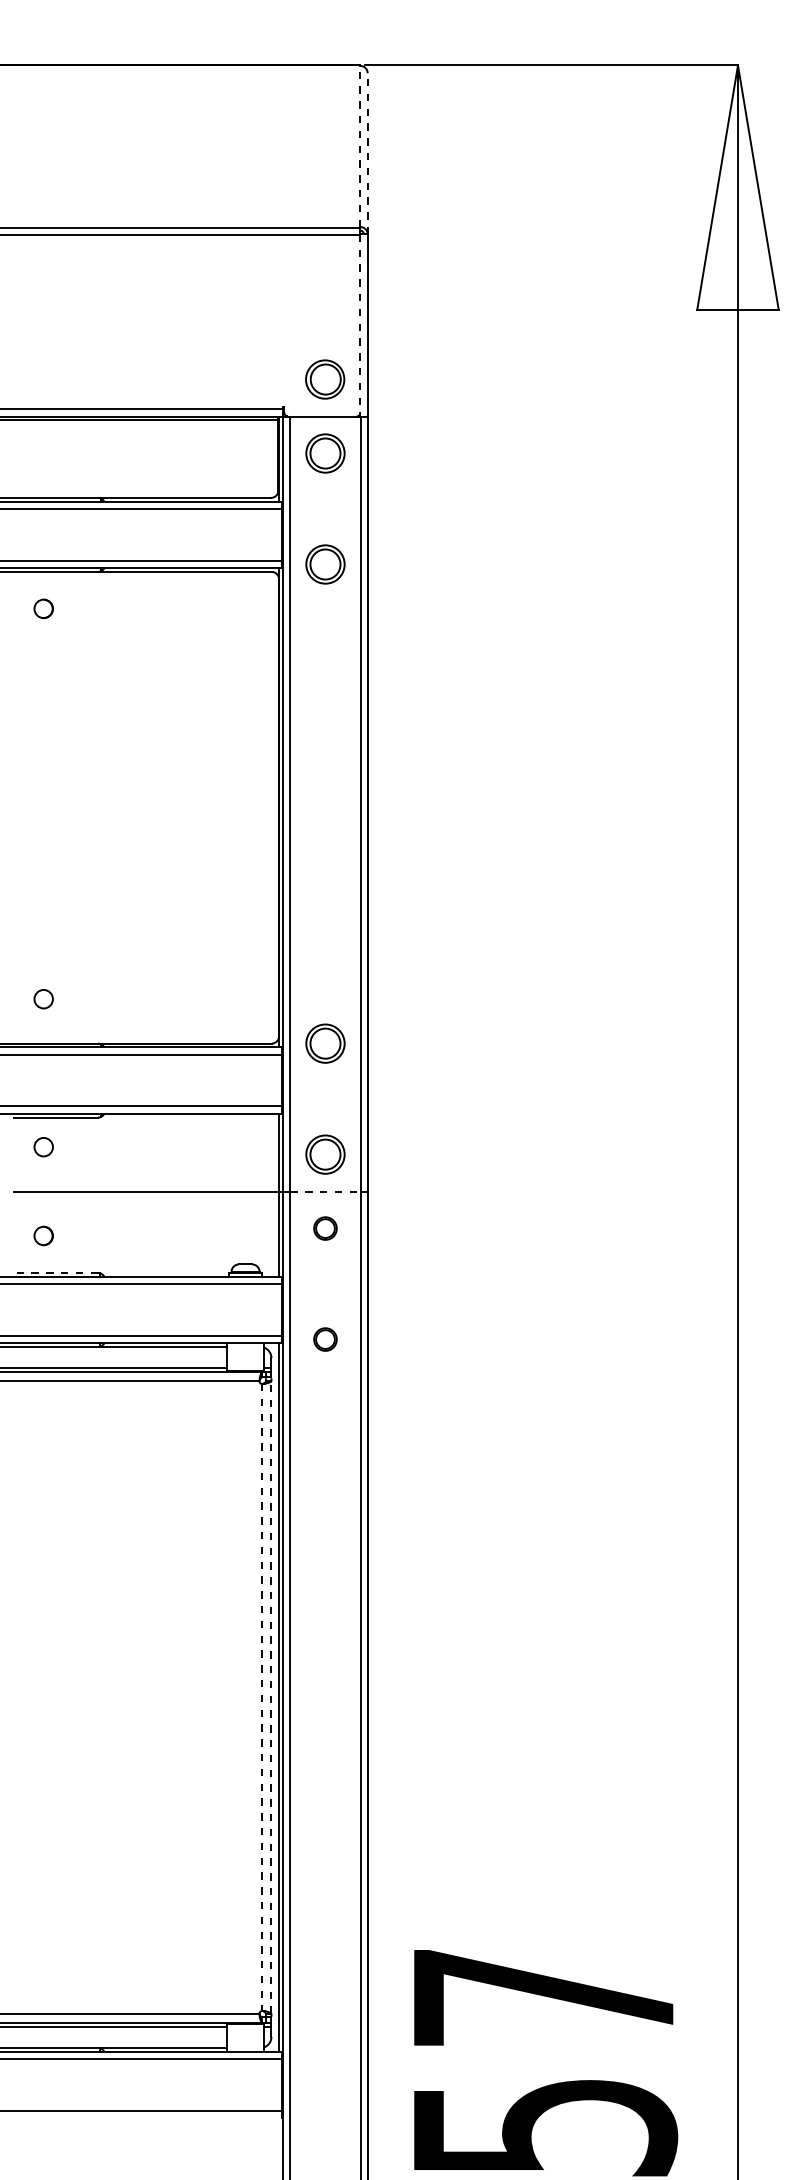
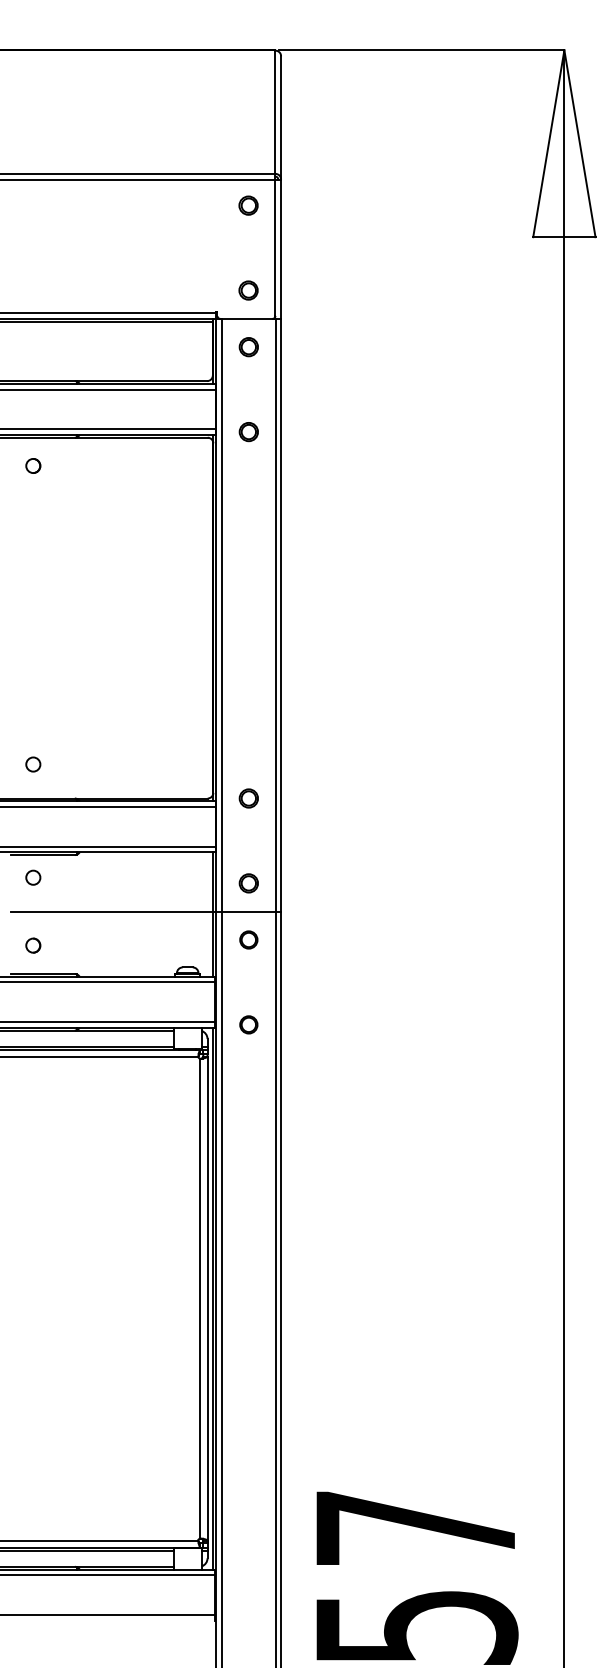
line: (360, 146) -> (275, 112), dashed -> solid
line: (367, 153) -> (280, 117), dashed -> solid
part: (324, 268) -> (248, 205), added
line: (360, 323) -> (275, 247), dashed -> solid
part: (324, 379) -> (248, 290), size x0.62
part: (325, 453) -> (248, 347), size x0.62
part: (325, 564) -> (248, 432), size x0.62
part: (325, 1043) -> (248, 798), size x0.62
part: (325, 1154) -> (248, 883), size x0.62
line: (325, 1191) -> (248, 911), dashed -> solid
line: (56, 1272) -> (43, 973), dashed -> solid
line: (271, 1696) -> (207, 1297), dashed -> solid
line: (262, 1697) -> (200, 1298), dashed -> solid

